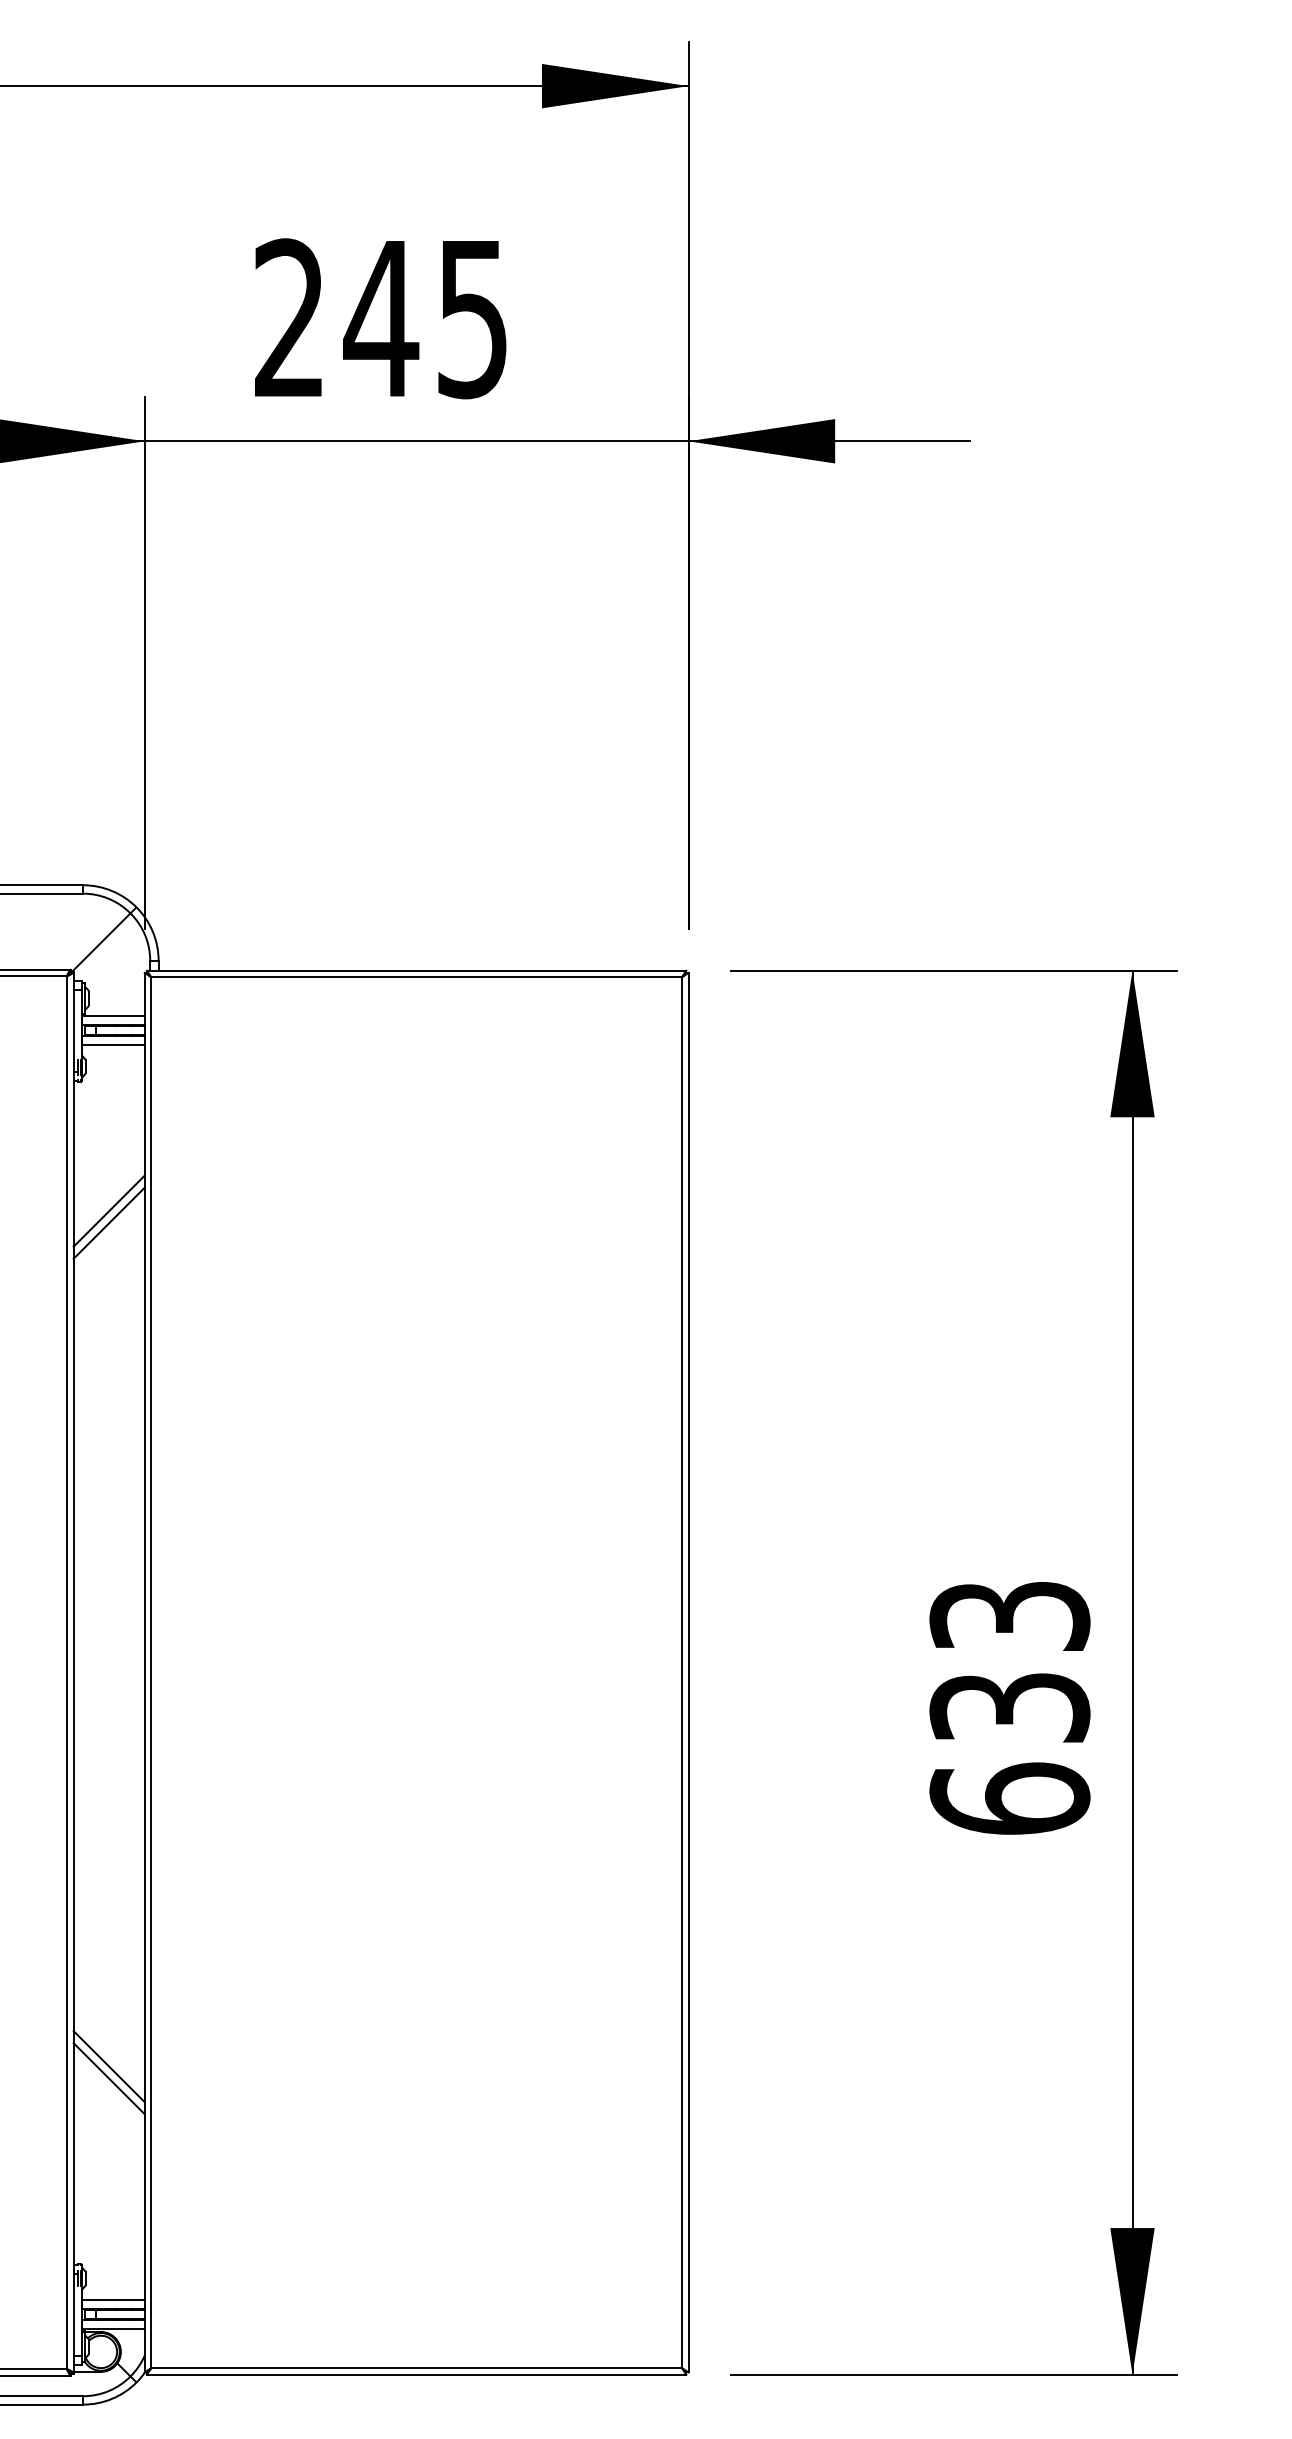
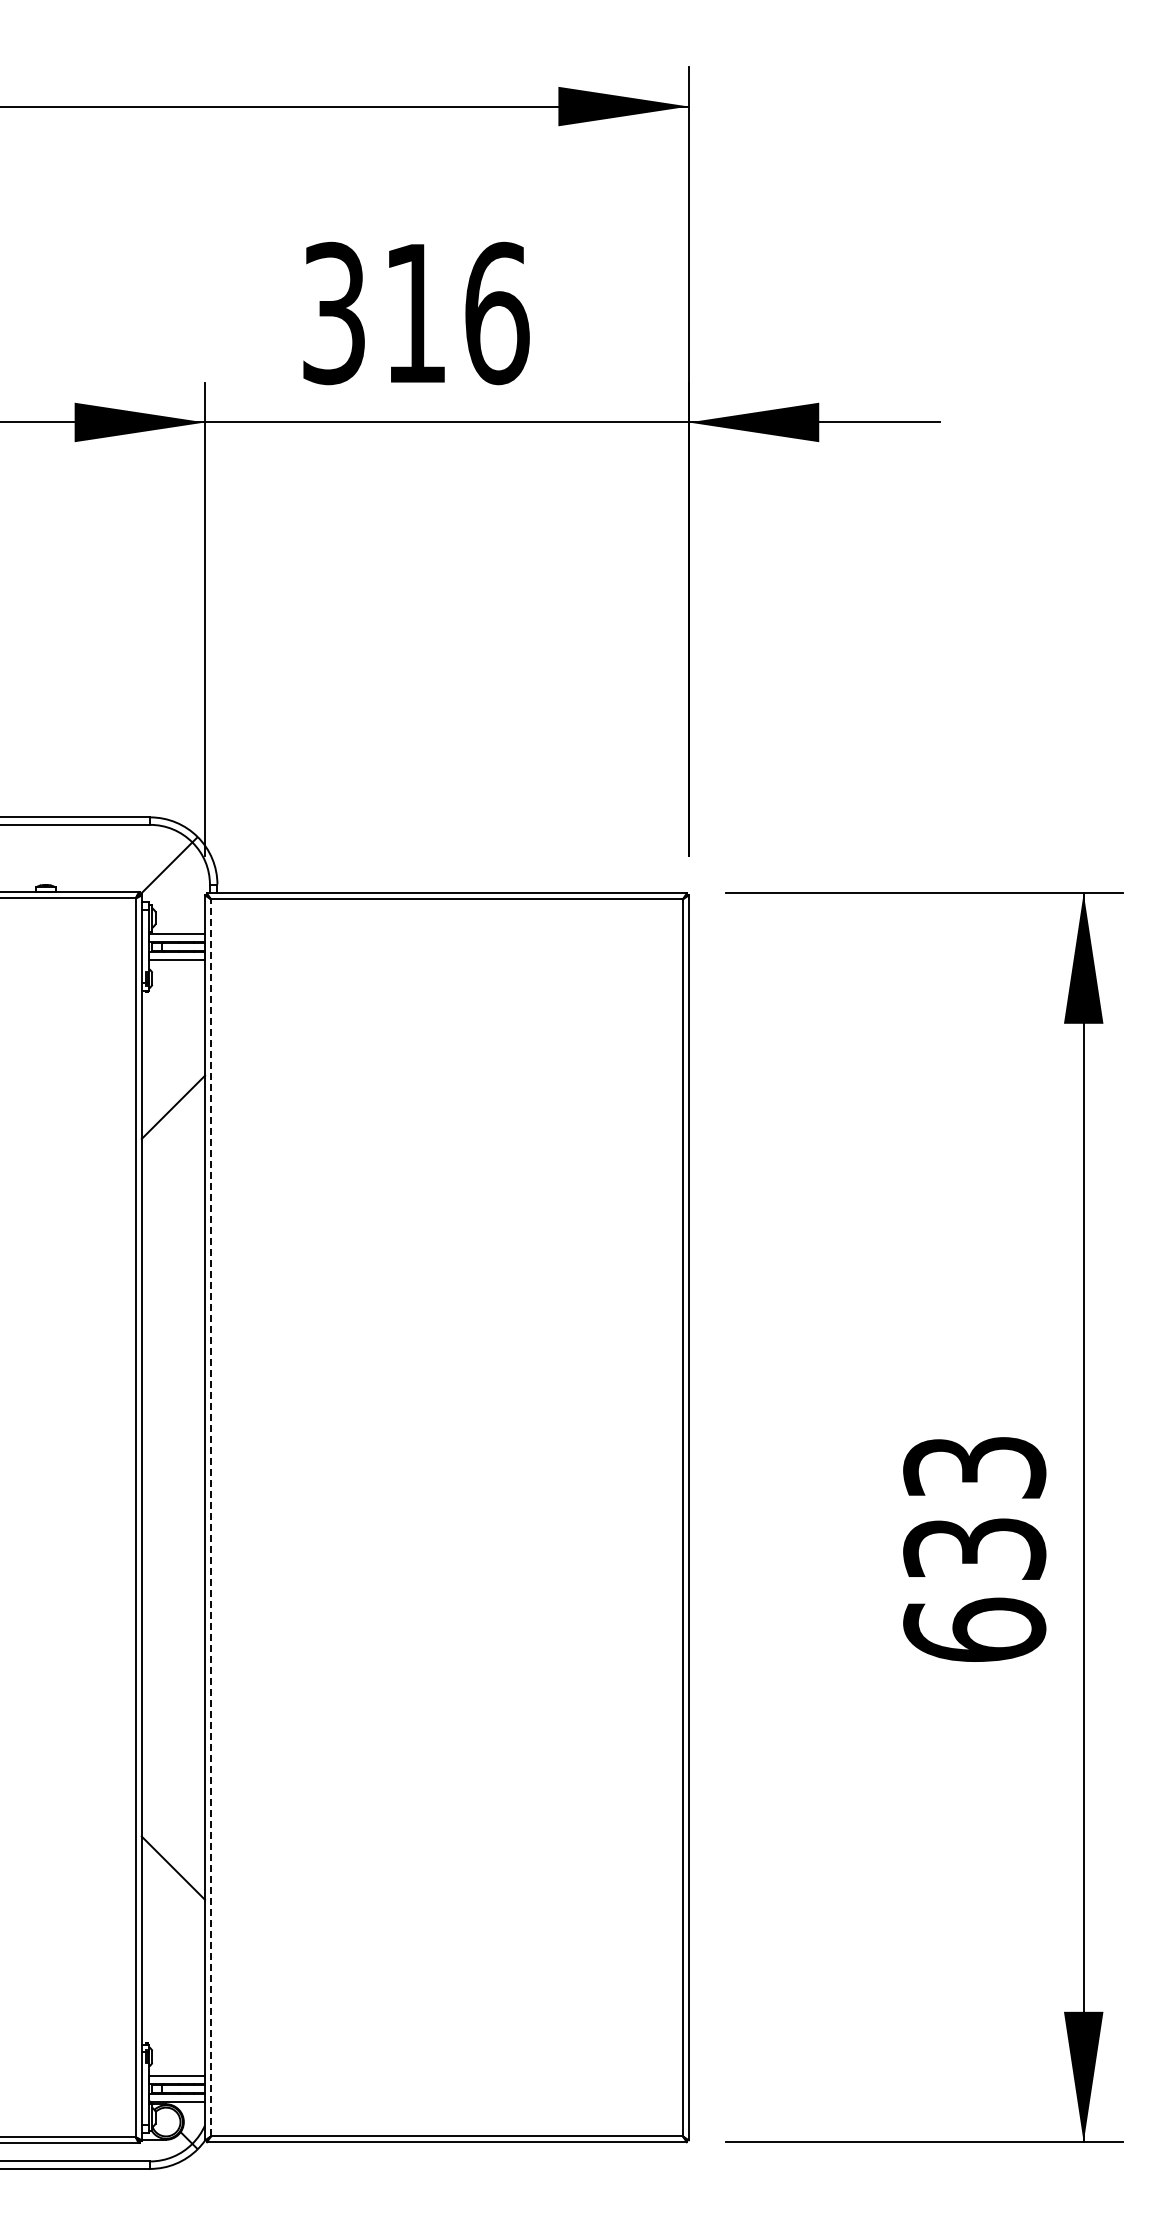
text: (382, 318) -> (416, 313), 245 -> 316
line: (109, 1222) -> (173, 1117), removed
line: (151, 1672) -> (211, 1517), solid -> dashed
line: (109, 2078) -> (173, 1878), removed

